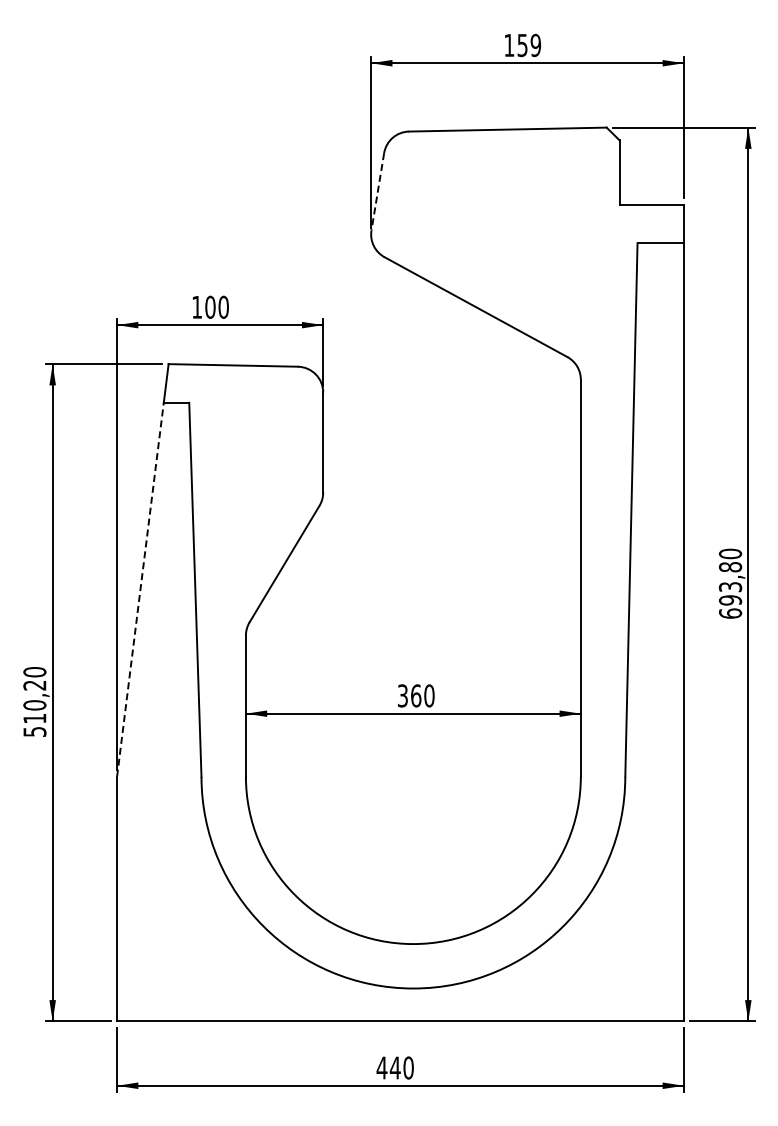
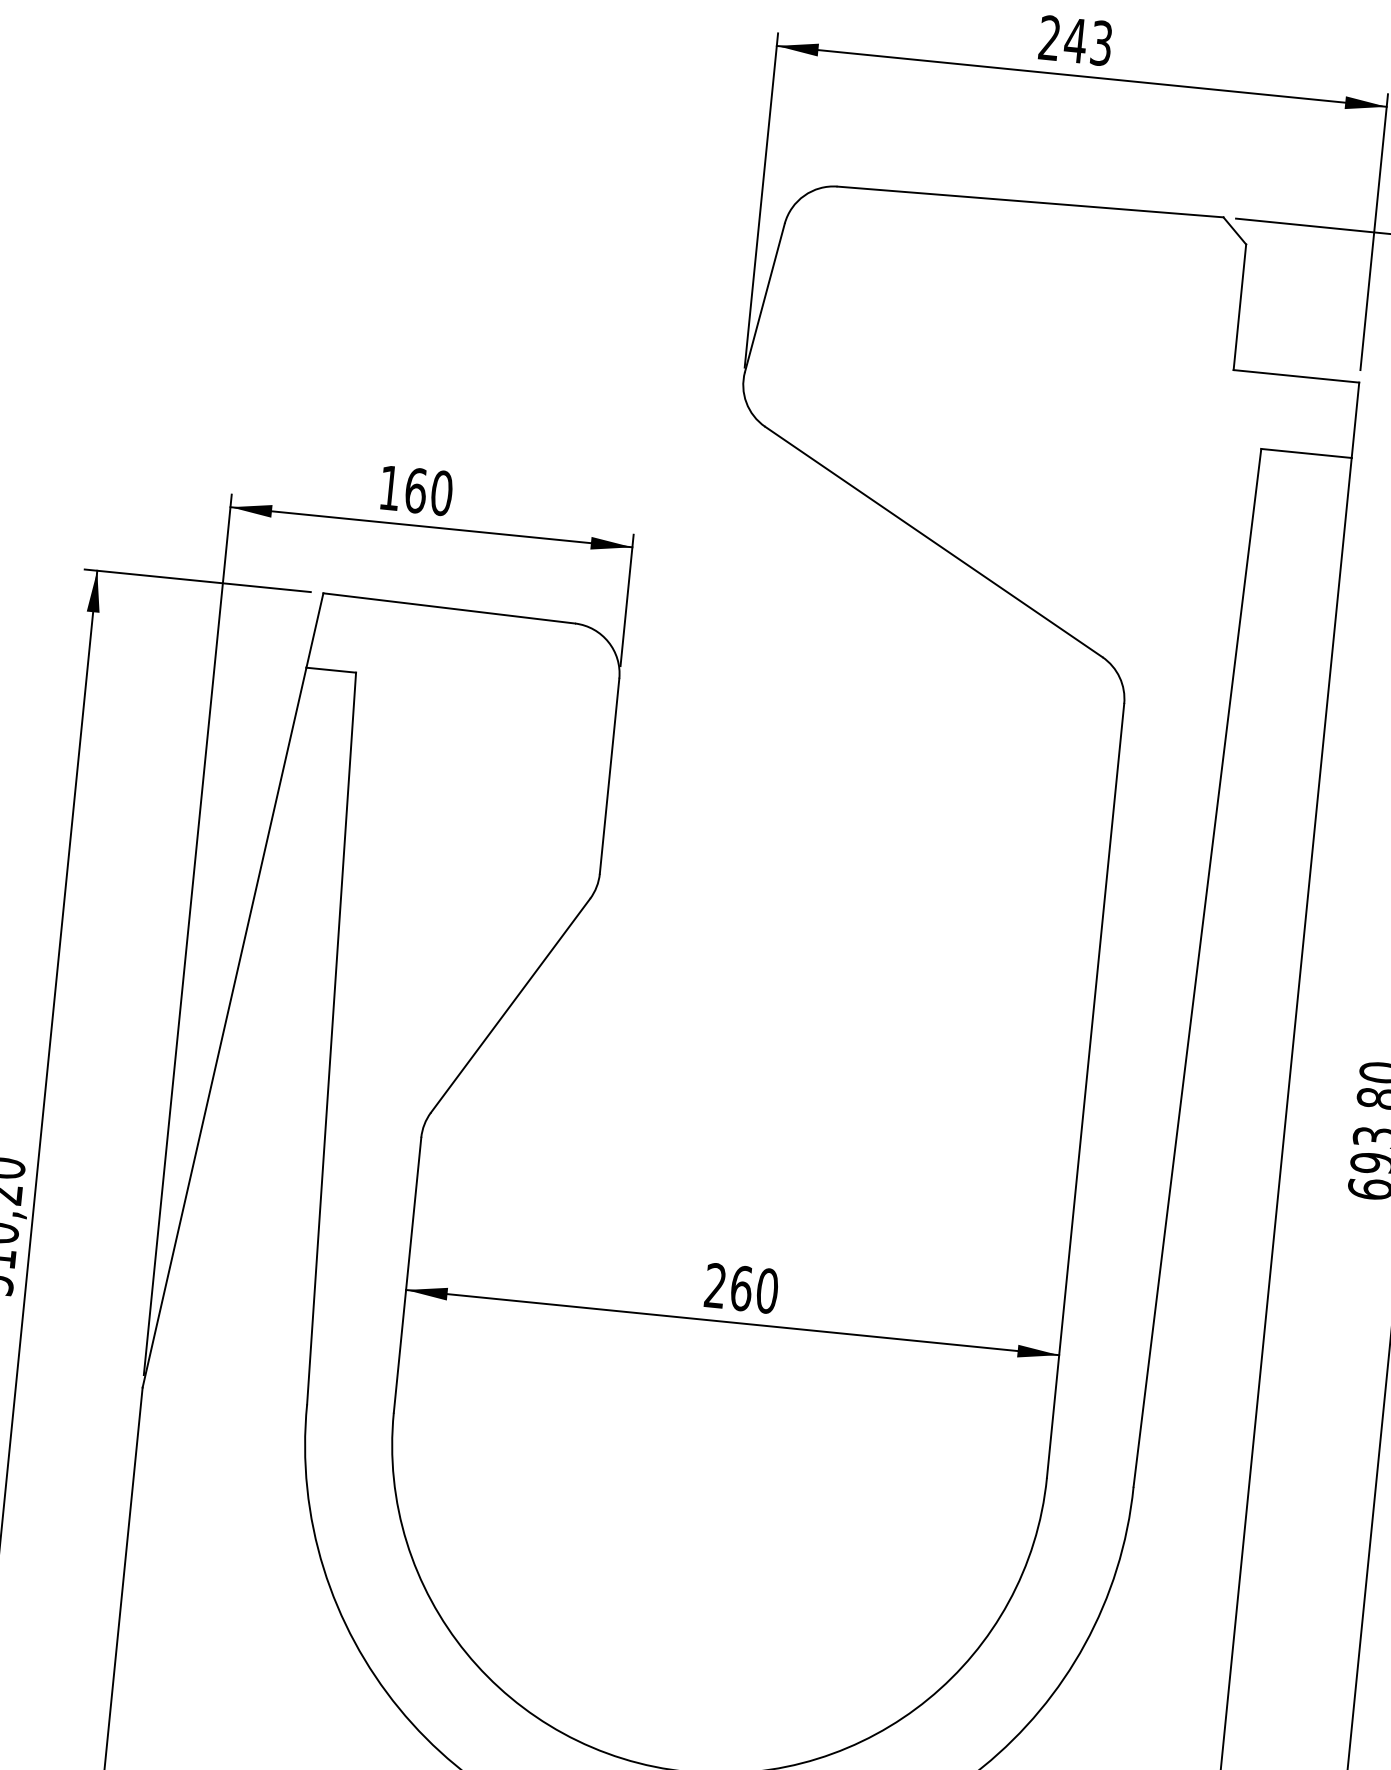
text: (522, 45) -> (1075, 40), 159 -> 243
line: (377, 192) -> (764, 299), dashed -> solid
text: (210, 306) -> (416, 489), 100 -> 160
line: (140, 589) -> (224, 1027), dashed -> solid
text: (402, 695) -> (714, 1284), 360 -> 260

